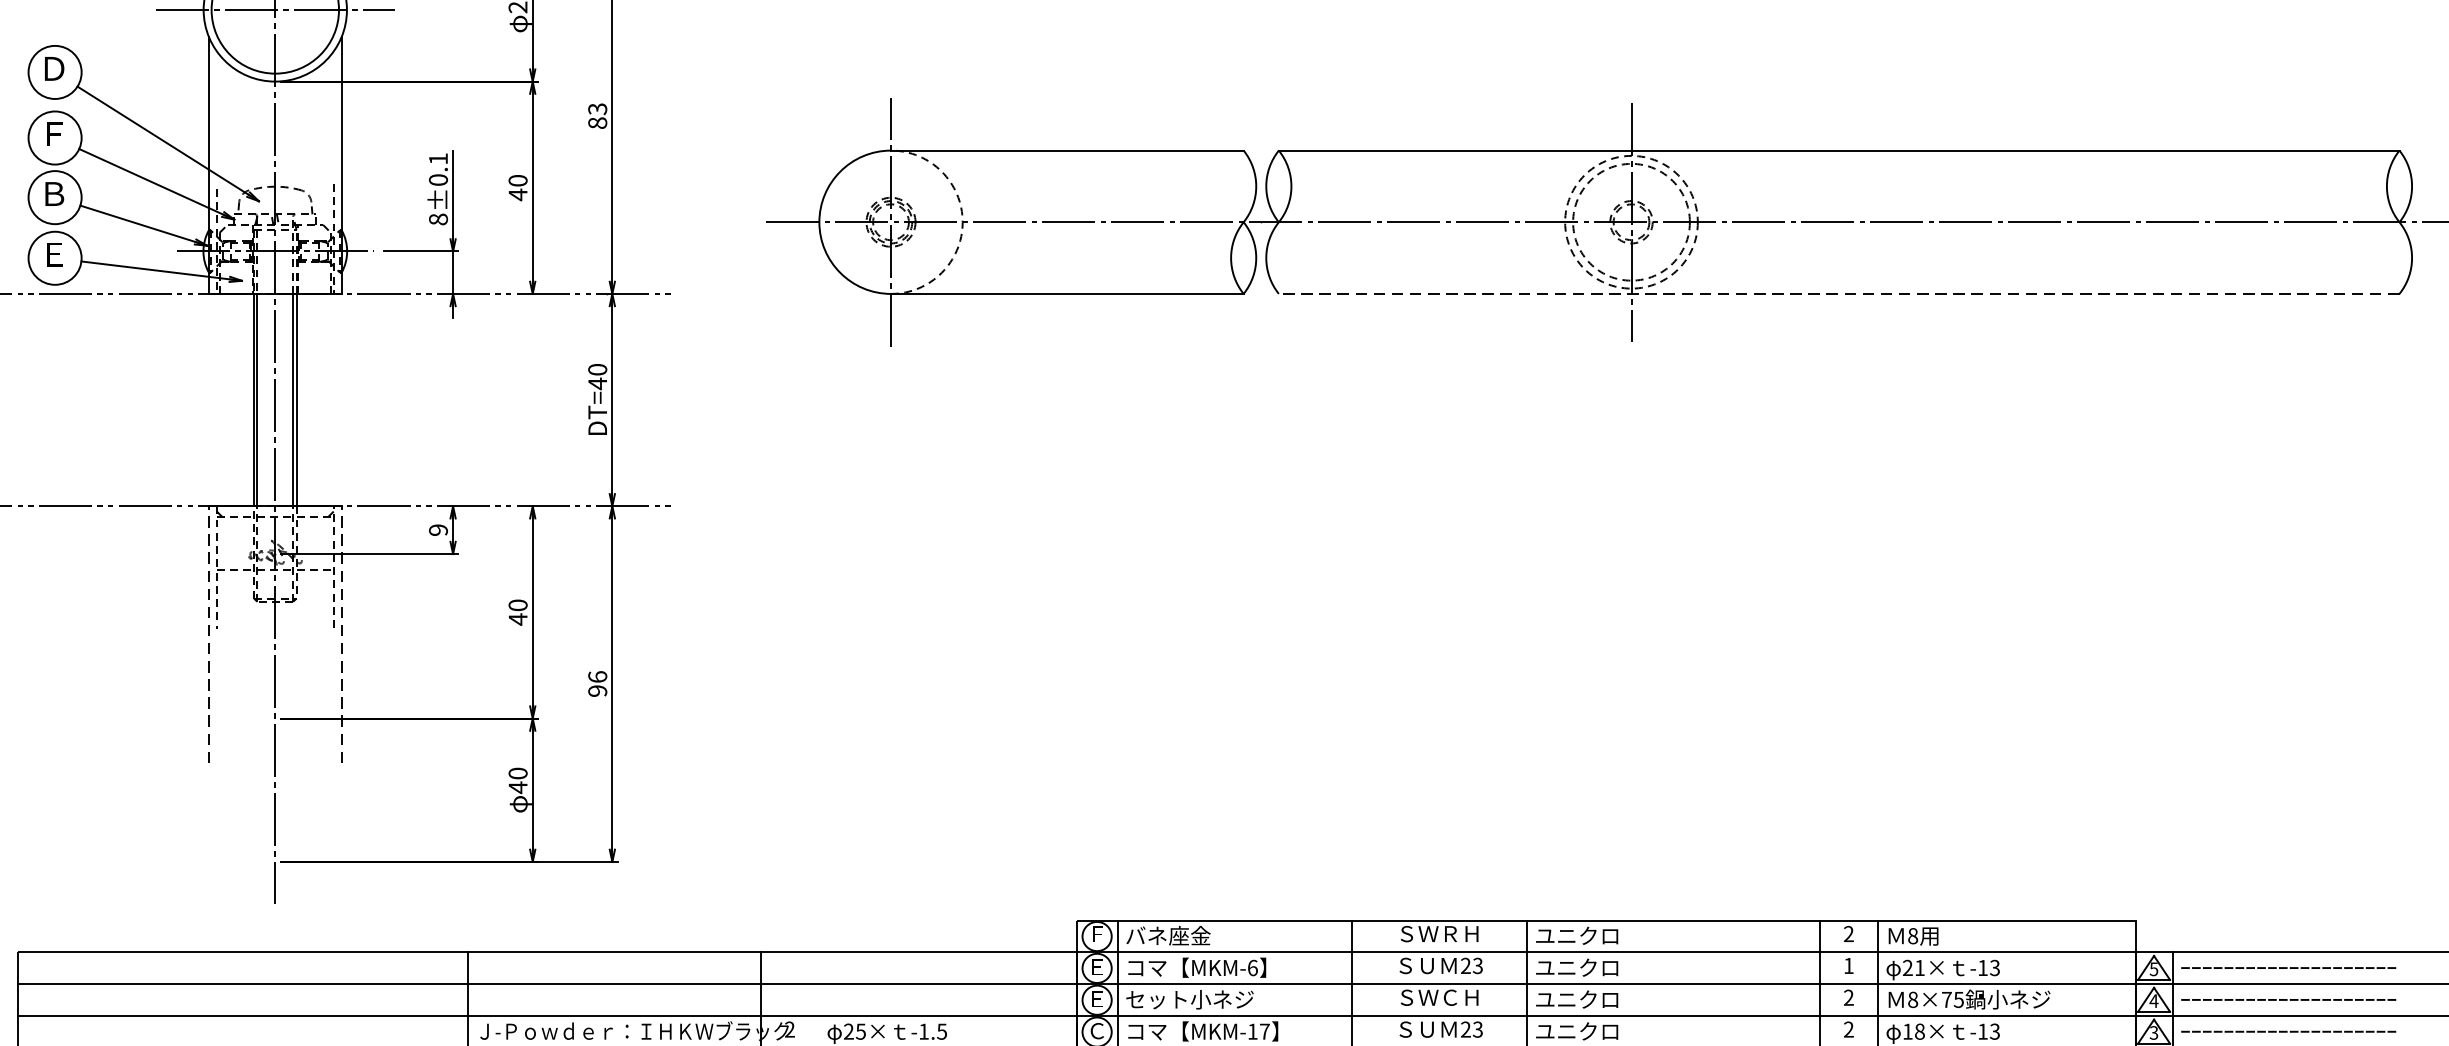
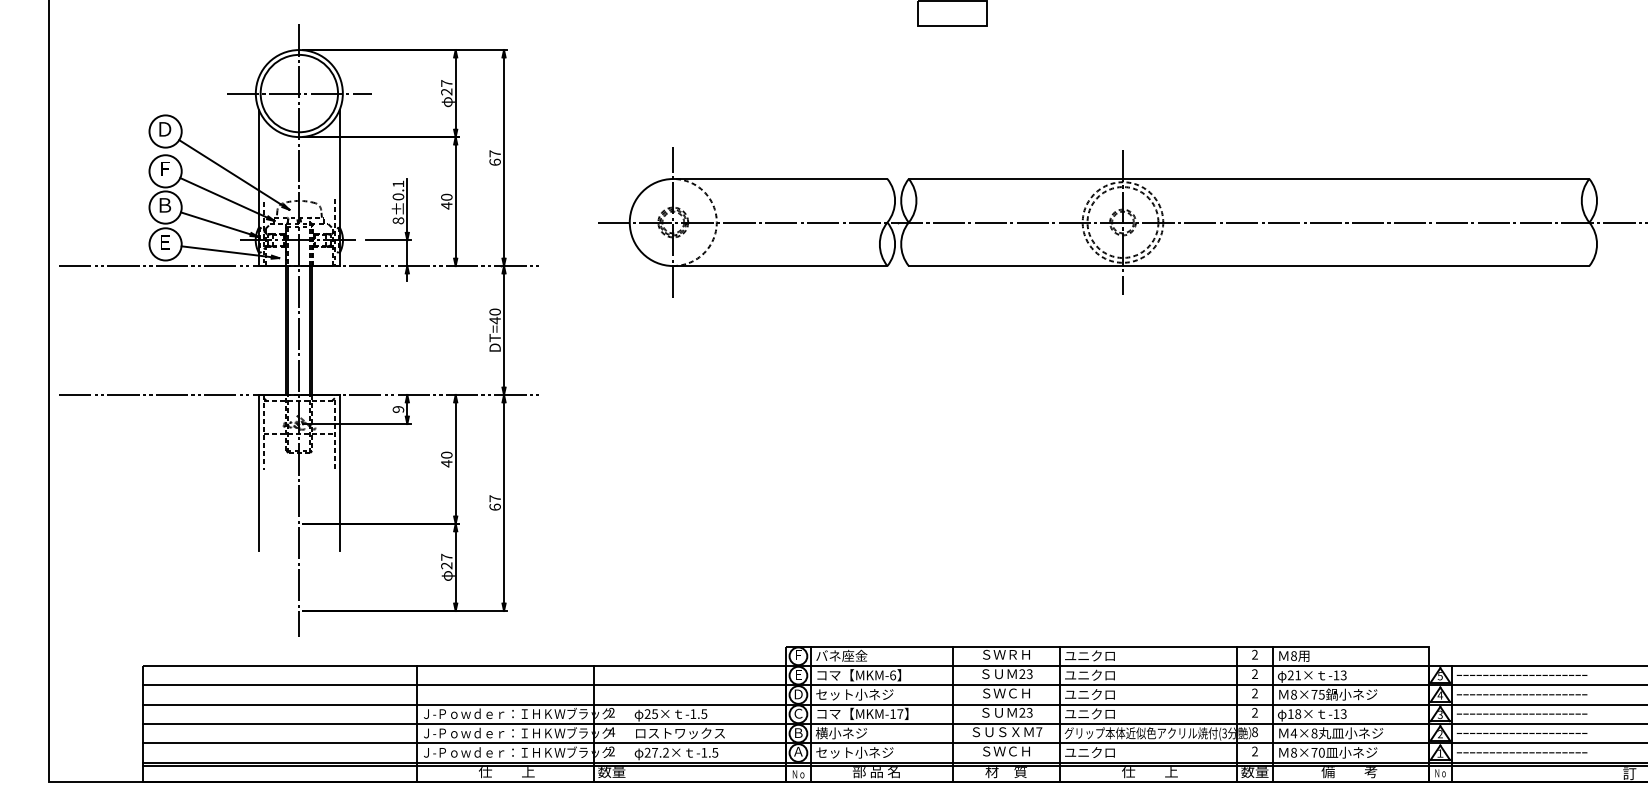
text: (596, 115) -> (494, 157), 83 -> 67
line: (1838, 294) -> (1248, 266), dashed -> solid
line: (209, 633) -> (259, 472), dashed -> solid
line: (341, 633) -> (339, 472), dashed -> solid
text: (596, 683) -> (494, 502), 96 -> 67
text: (517, 780) -> (446, 561), 40 -> 27
text: (1848, 964) -> (1254, 673), 1 -> 2
text: (1097, 999) -> (798, 694), Ｅ -> Ｄ

